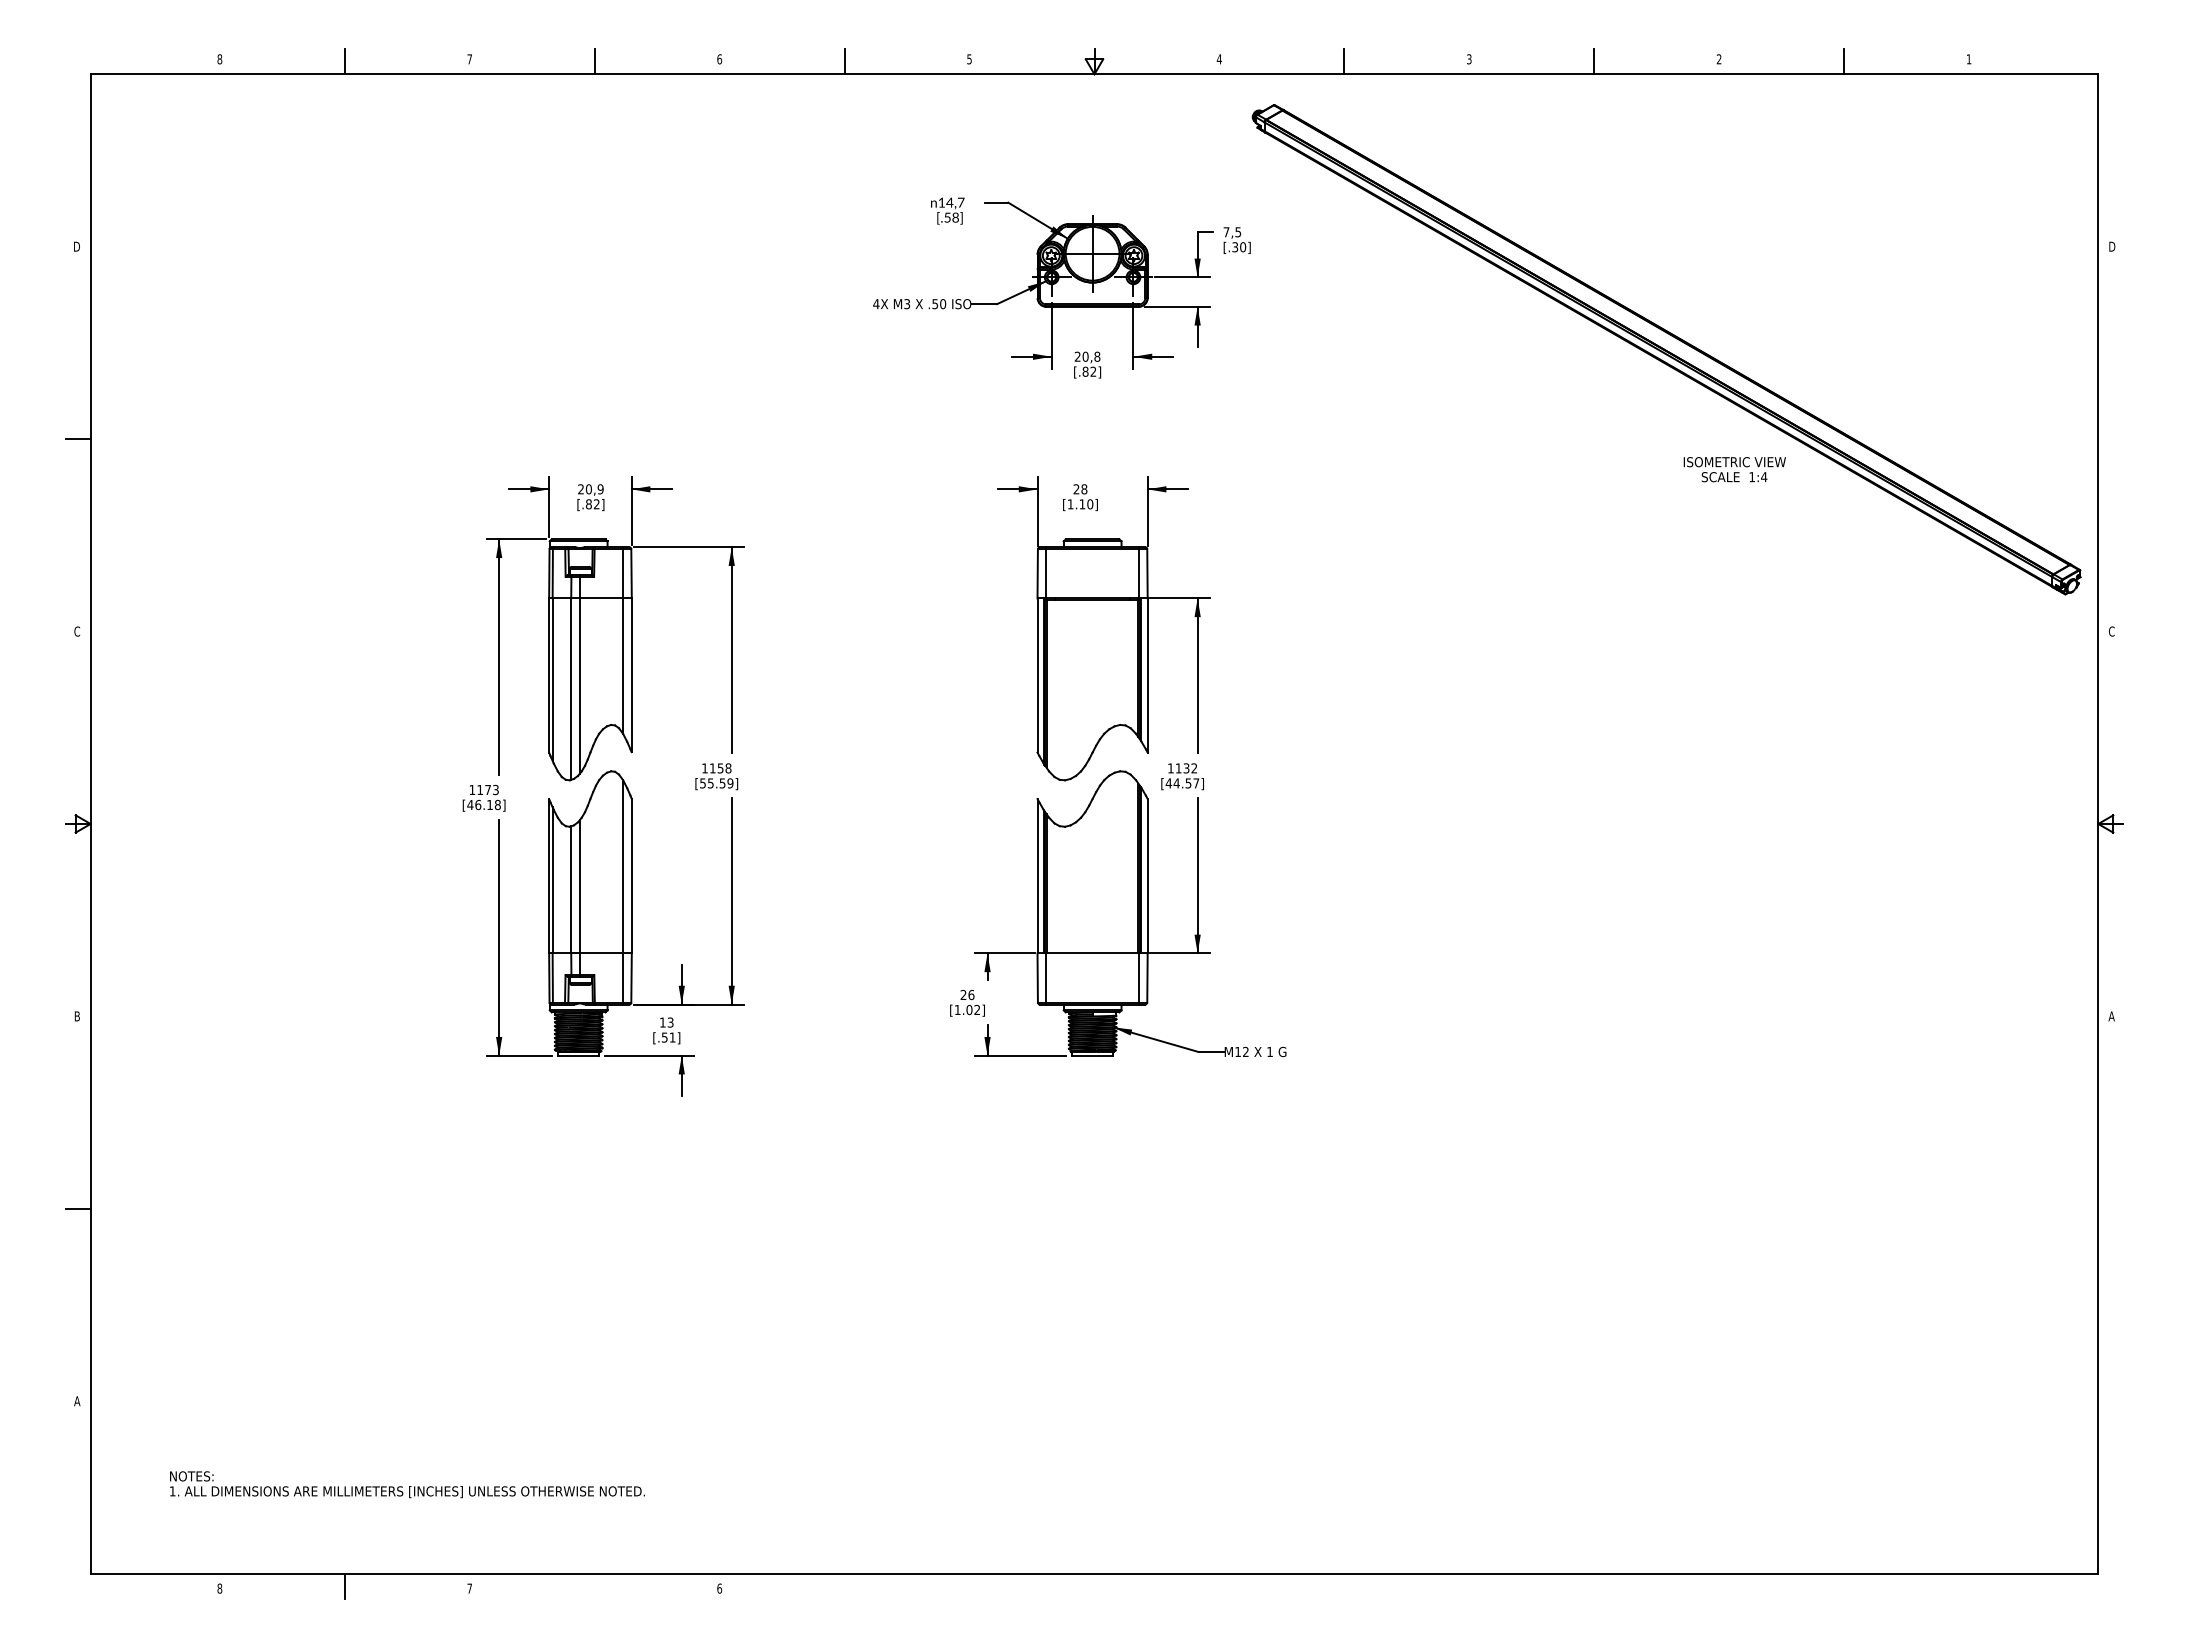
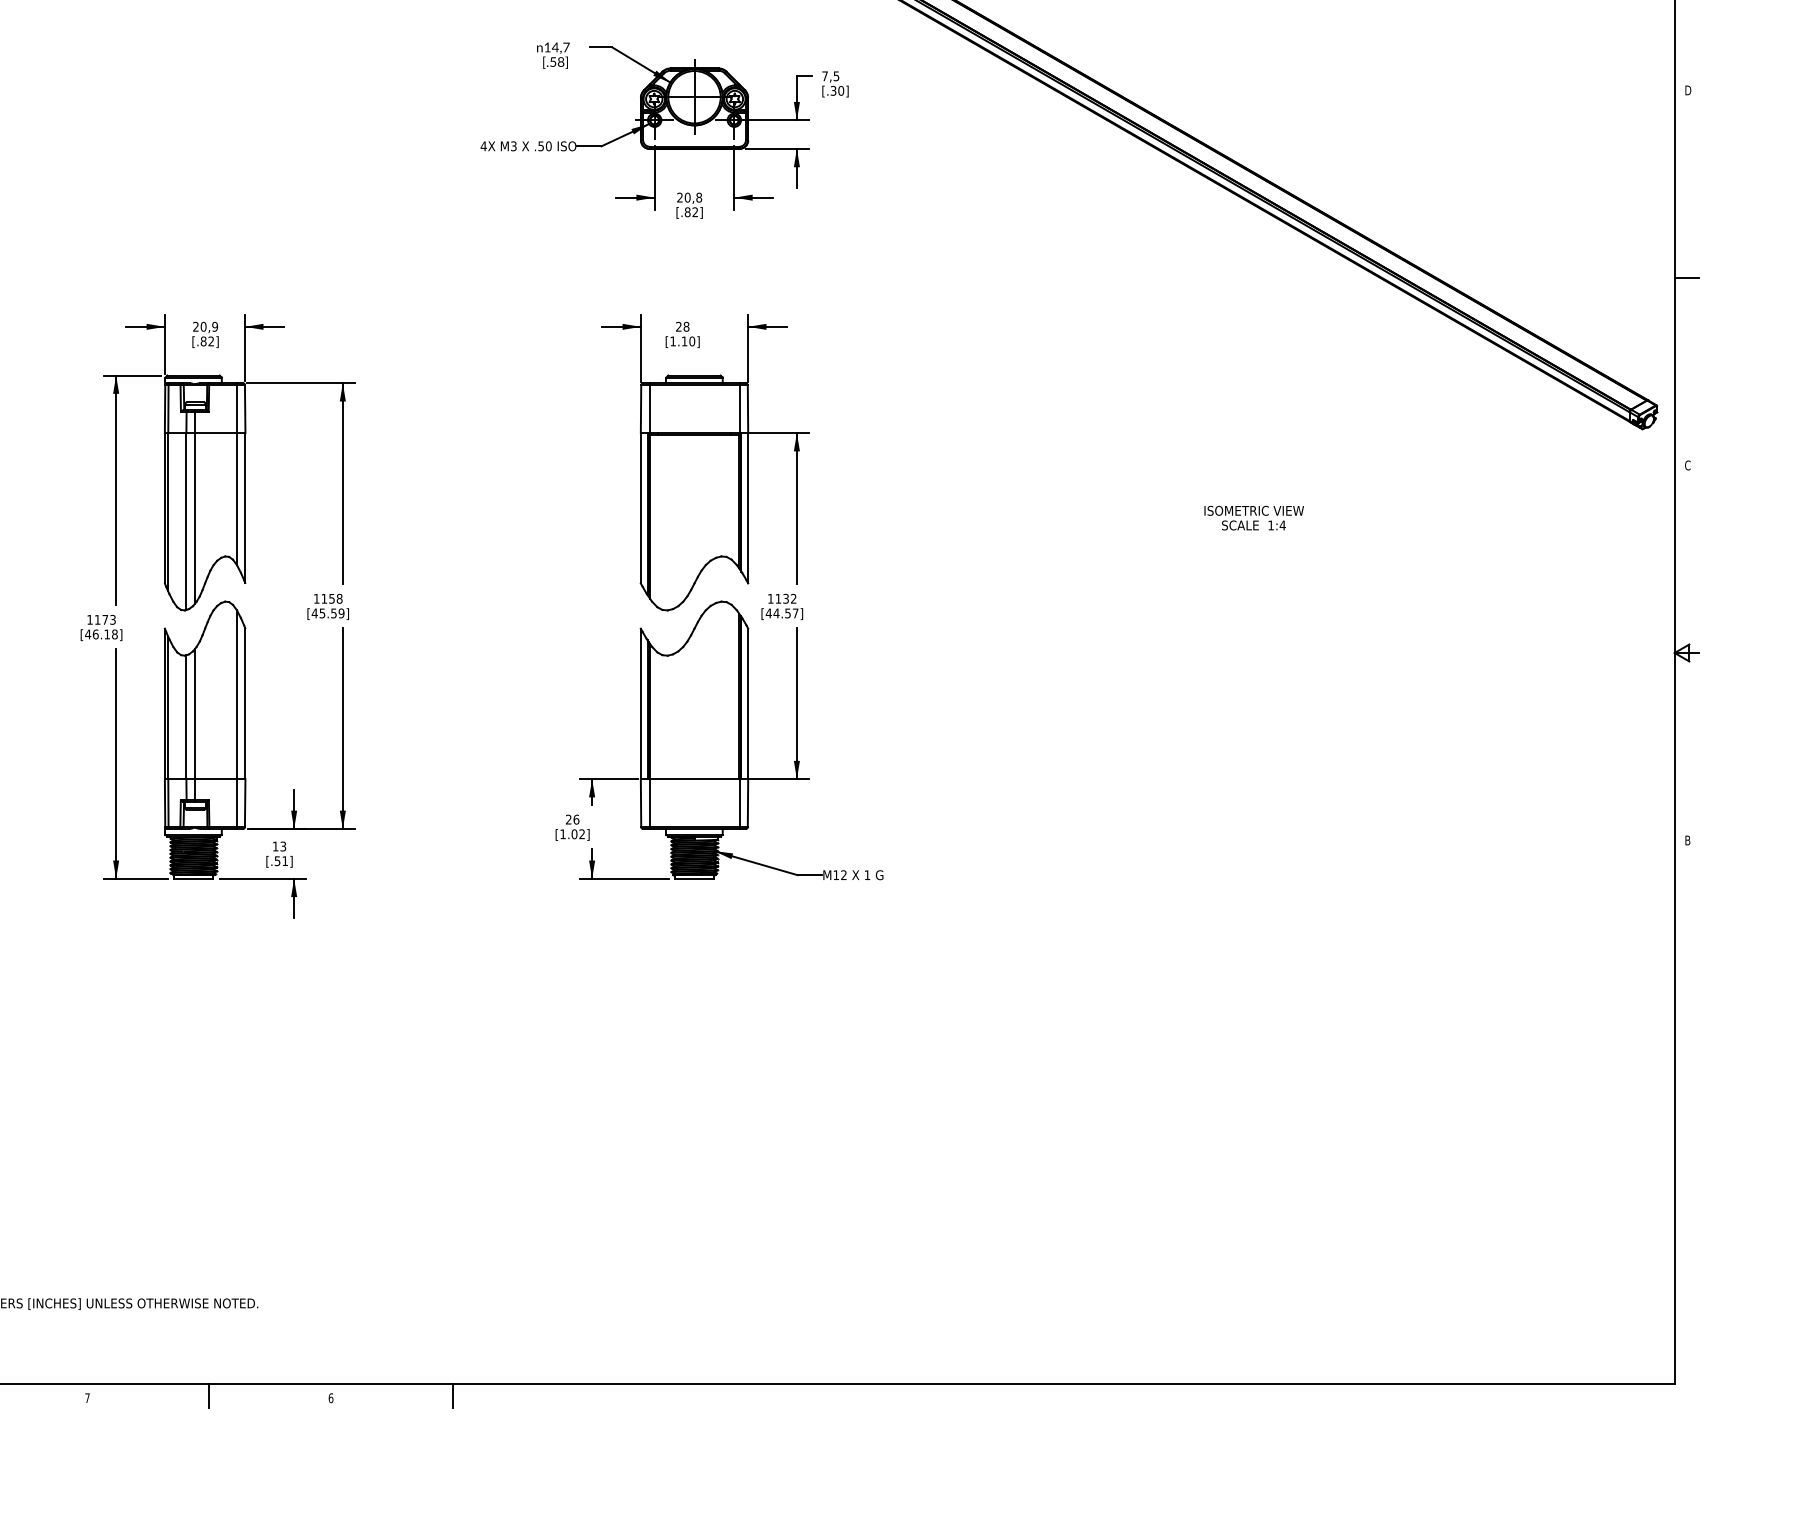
line: (2110, 439) -> (1686, 278), added
text: (1734, 469) -> (1253, 518), moved
text: (702, 783) -> (314, 613), [55.59] -> [45.59]
text: (2111, 1016) -> (1687, 840), A -> B
line: (594, 1585) -> (209, 1395), added
line: (844, 1585) -> (452, 1395), added

